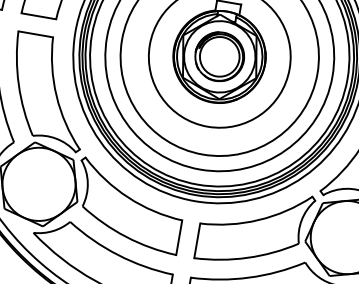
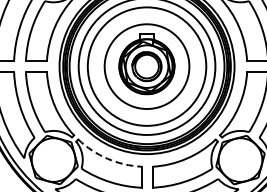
arc: (128, 197) -> (107, 158), solid -> dashed

